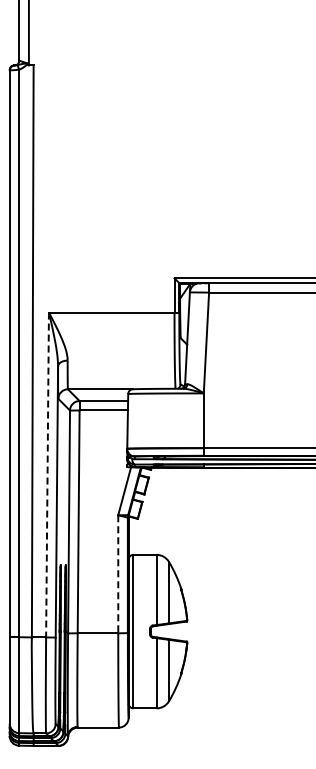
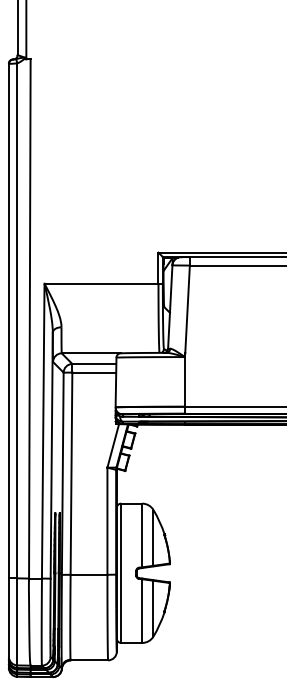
line: (47, 475) -> (43, 431), dashed -> solid
line: (118, 574) -> (107, 521), dashed -> solid

